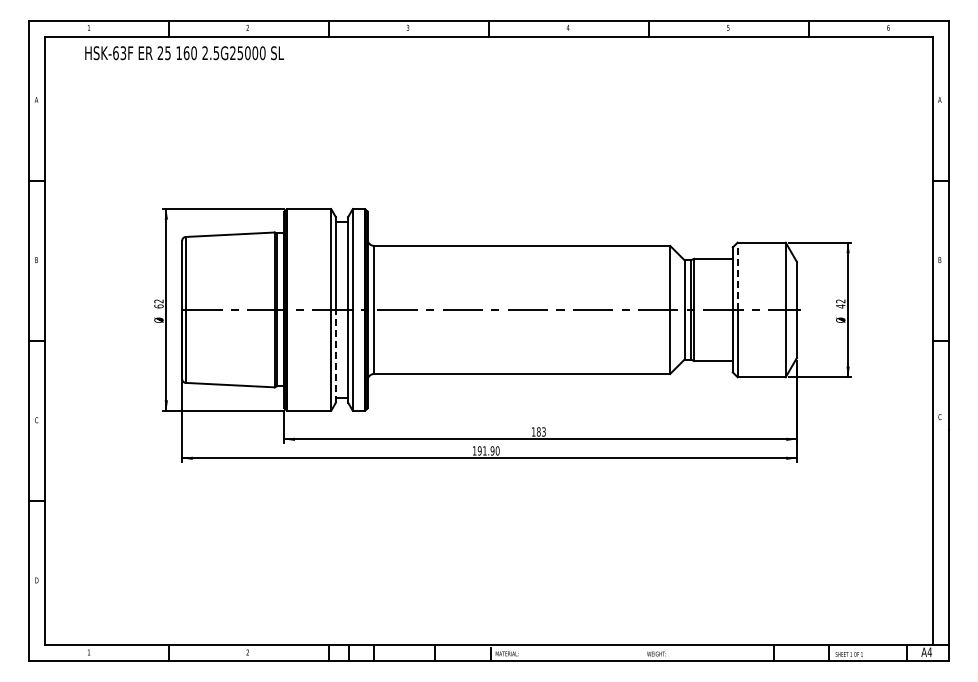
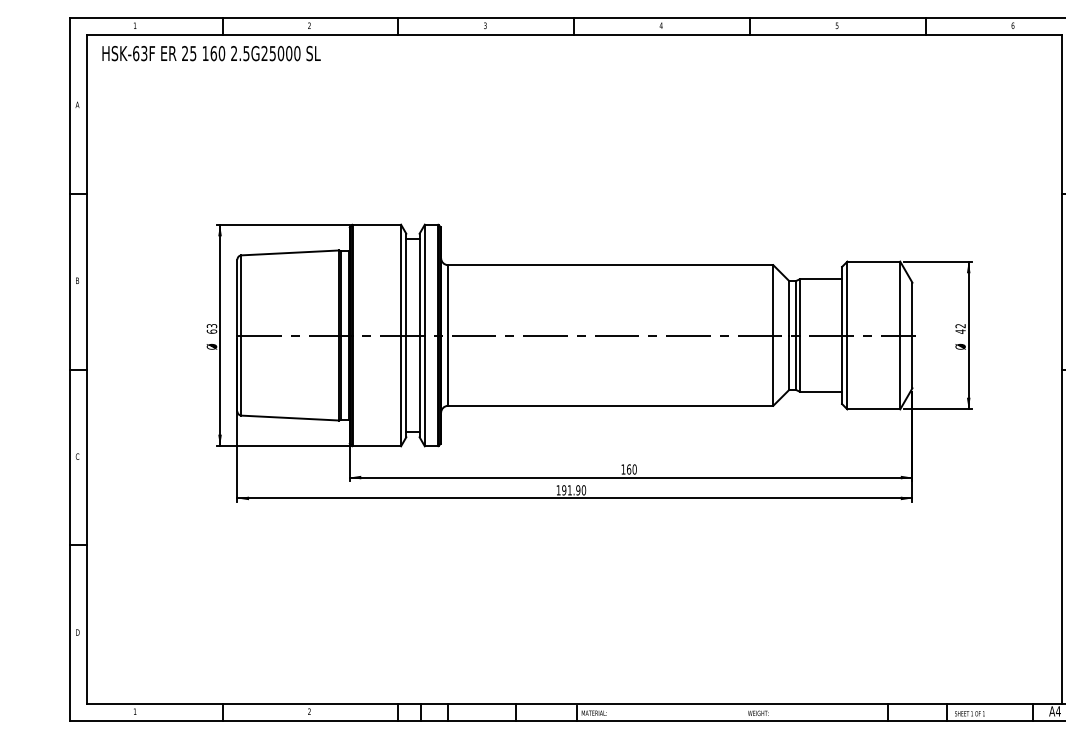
text: (184, 53) -> (211, 53), moved
line: (737, 276) -> (847, 298), dashed -> solid
text: (159, 301) -> (212, 326), 62 -> 63
line: (335, 355) -> (405, 385), dashed -> solid
text: (540, 431) -> (630, 468), 183 -> 160

